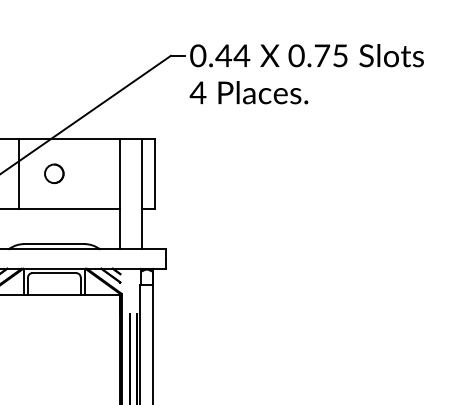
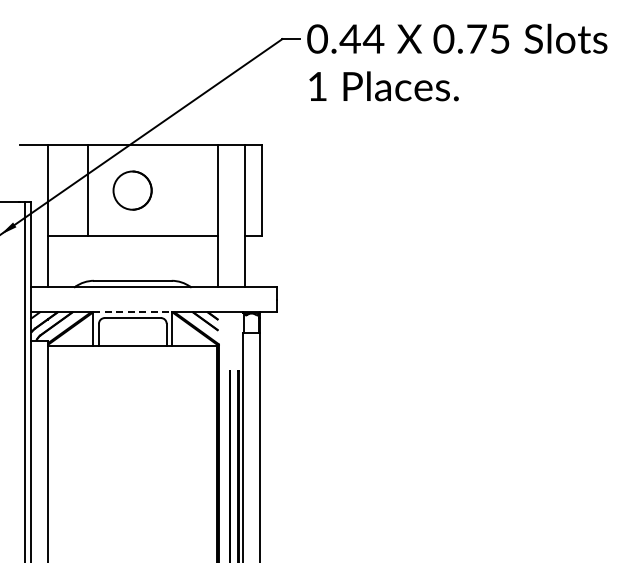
text: (198, 92) -> (317, 86), 4 -> 1
part: (54, 173) -> (132, 190), size x1.6
line: (54, 268) -> (133, 312), solid -> dashed

